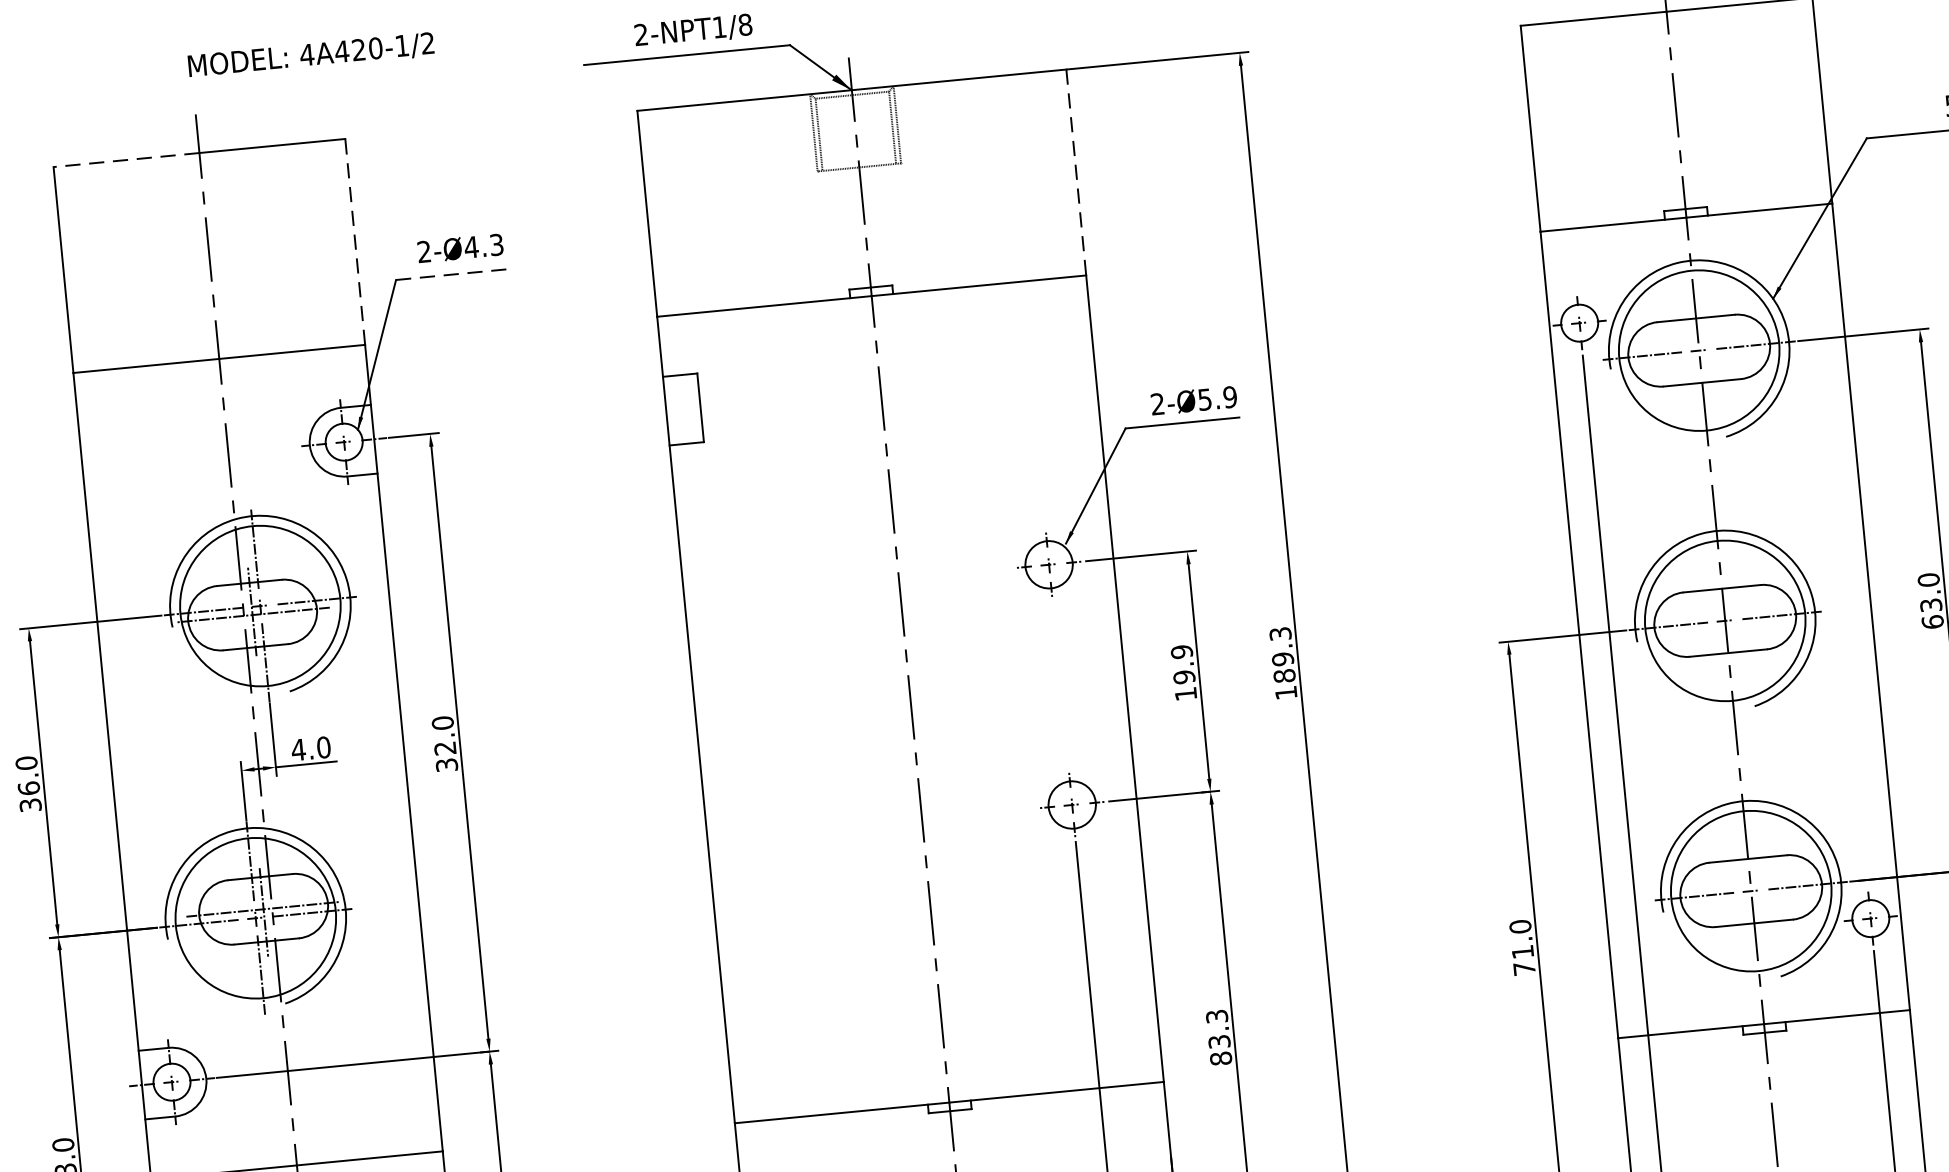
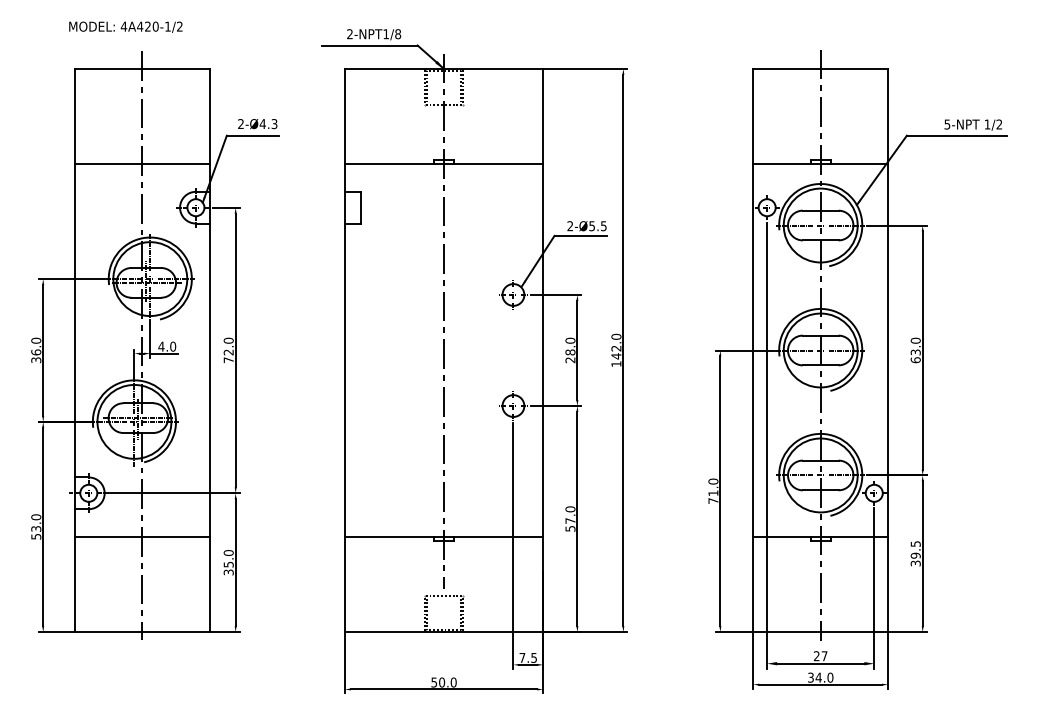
text: (310, 54) -> (125, 26), moved
line: (126, 159) -> (108, 68), dashed -> solid
line: (1076, 172) -> (543, 116), dashed -> solid
line: (354, 242) -> (209, 116), dashed -> solid
line: (453, 274) -> (253, 135), dashed -> solid
text: (1229, 395) -> (603, 225), 2-Ø5.9 -> 2-Ø5.5
text: (1282, 654) -> (616, 346), 189.3 -> 142.0
text: (1184, 673) -> (570, 350), 19.9 -> 28.0
text: (446, 765) -> (228, 360), 32.0 -> 72.0
text: (1219, 1036) -> (570, 518), 83.3 -> 57.0

